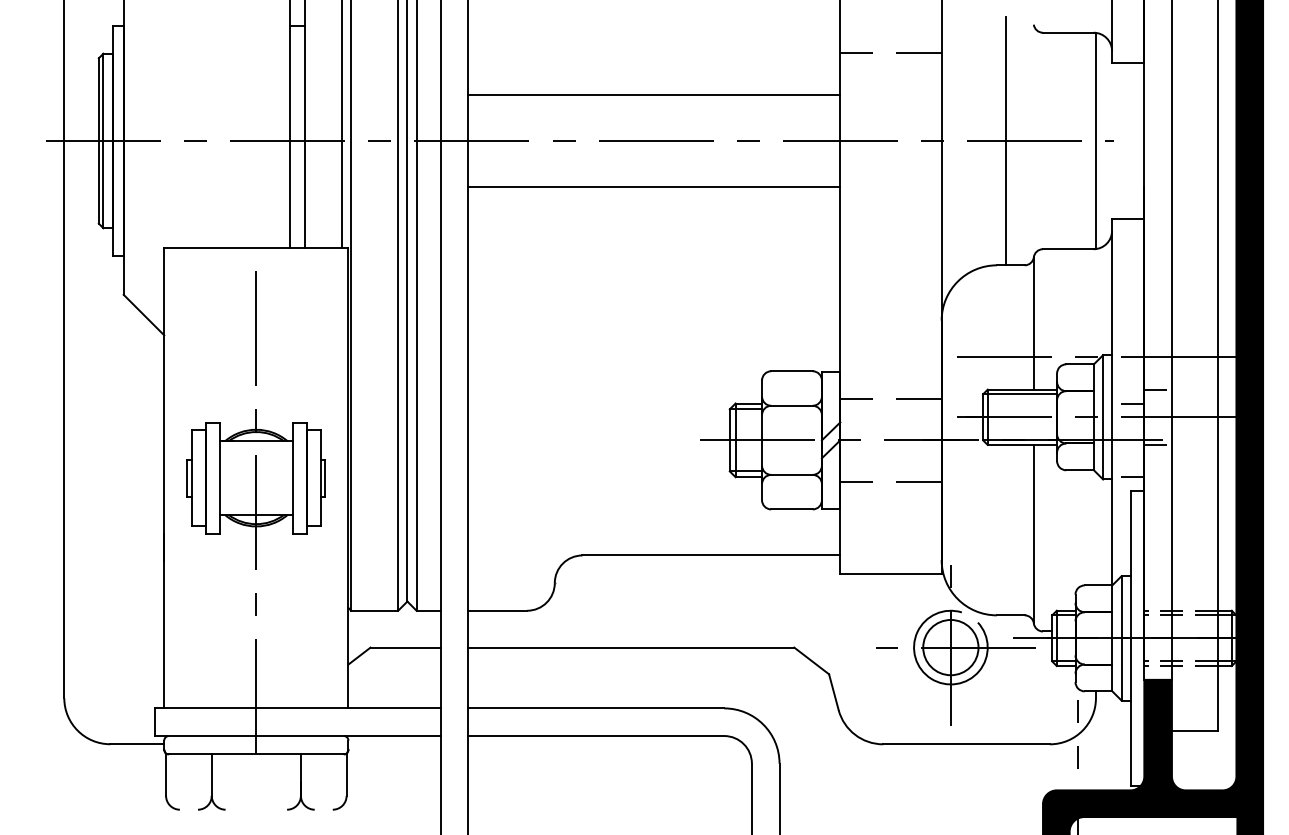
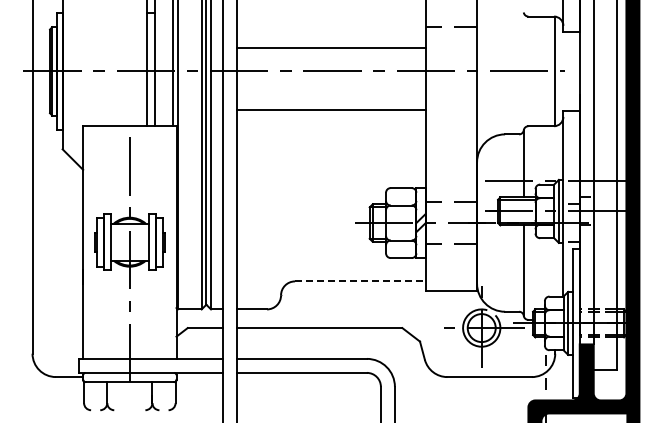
line: (1005, 141) -> (509, 71), removed
line: (654, 186) -> (331, 109), moved
line: (711, 555) -> (360, 281), solid -> dashed

